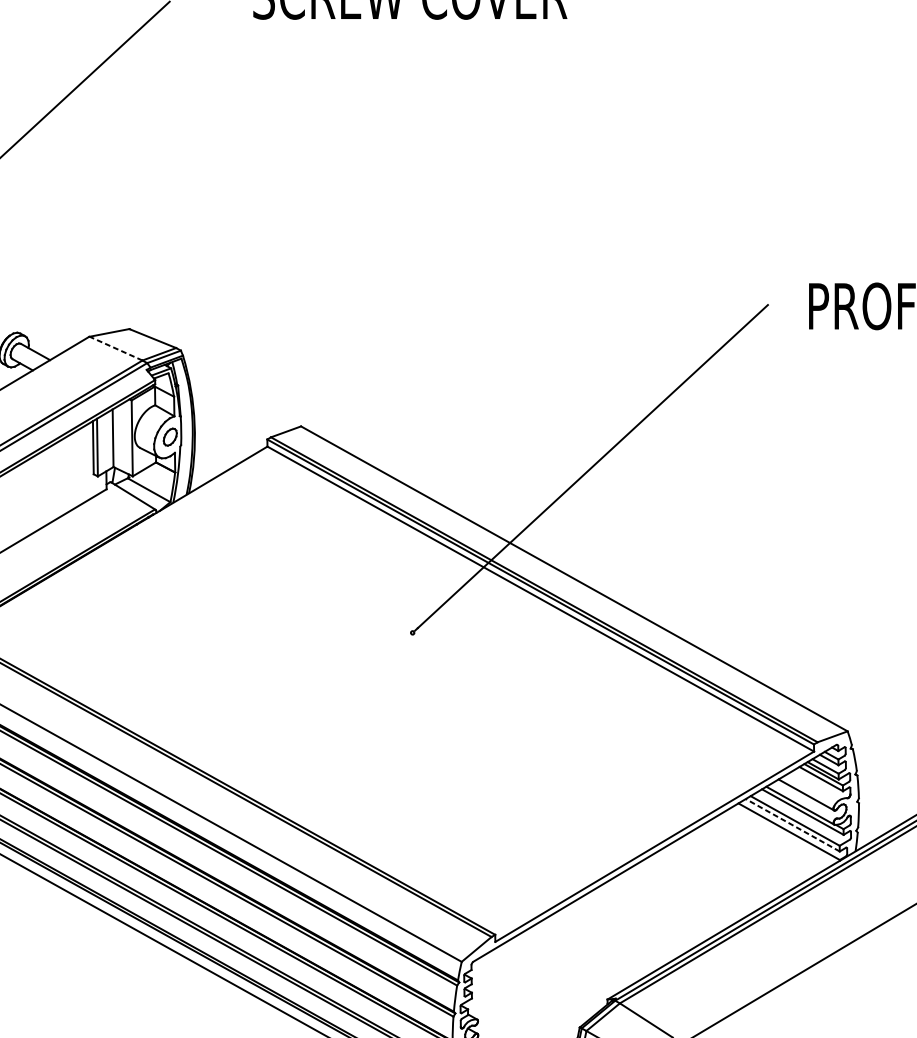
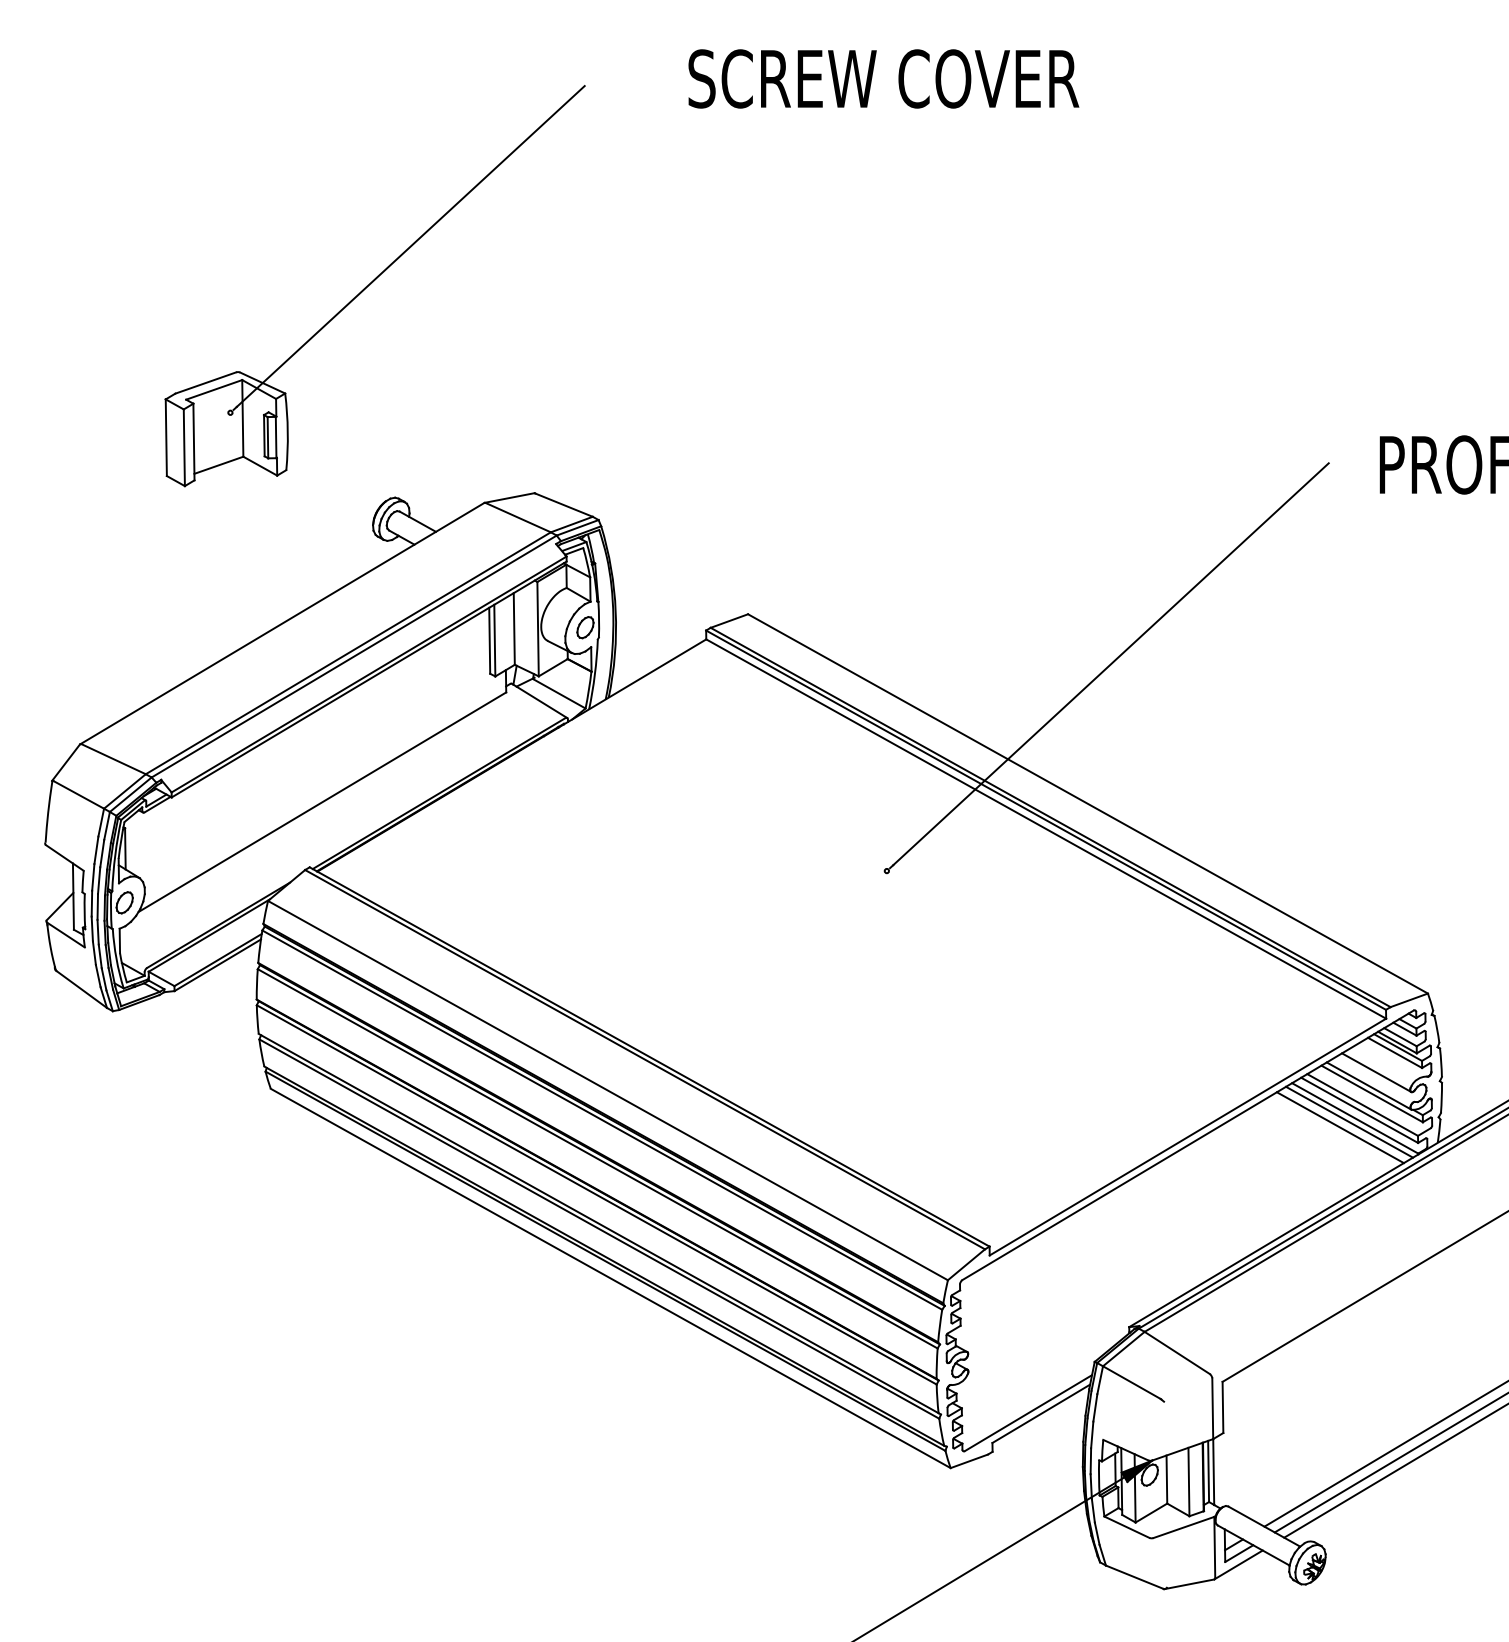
line: (116, 348) -> (518, 517), dashed -> solid
line: (792, 825) -> (1359, 1110), dashed -> solid
line: (784, 834) -> (1349, 1121), added
line: (776, 839) -> (1339, 1127), added

